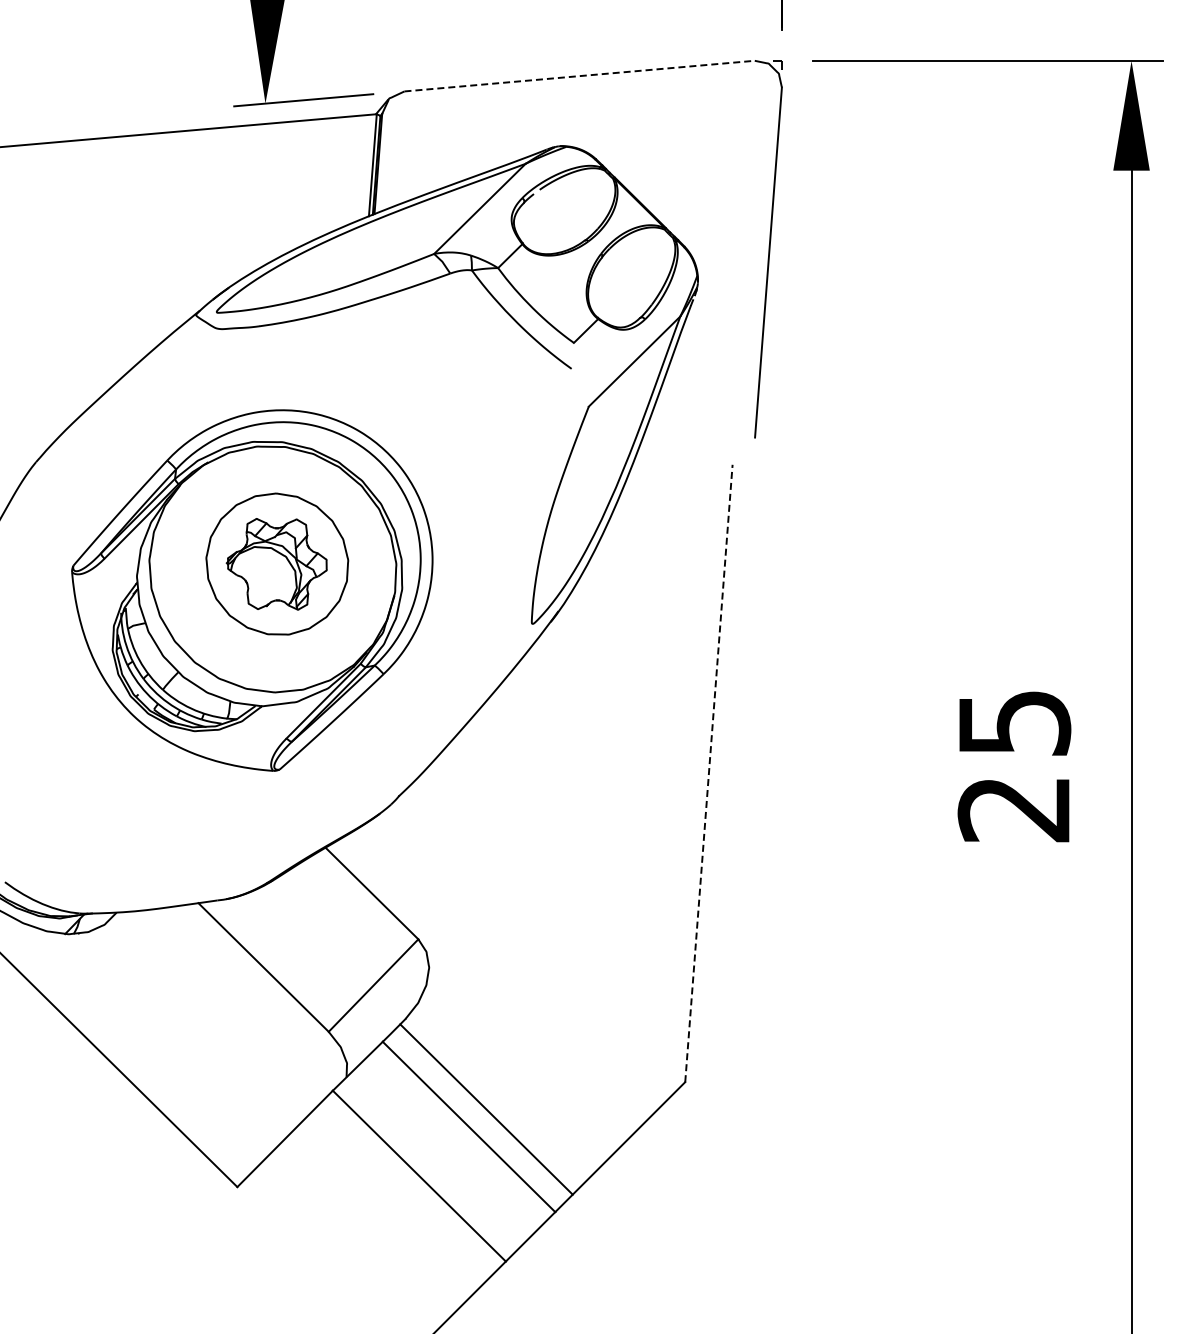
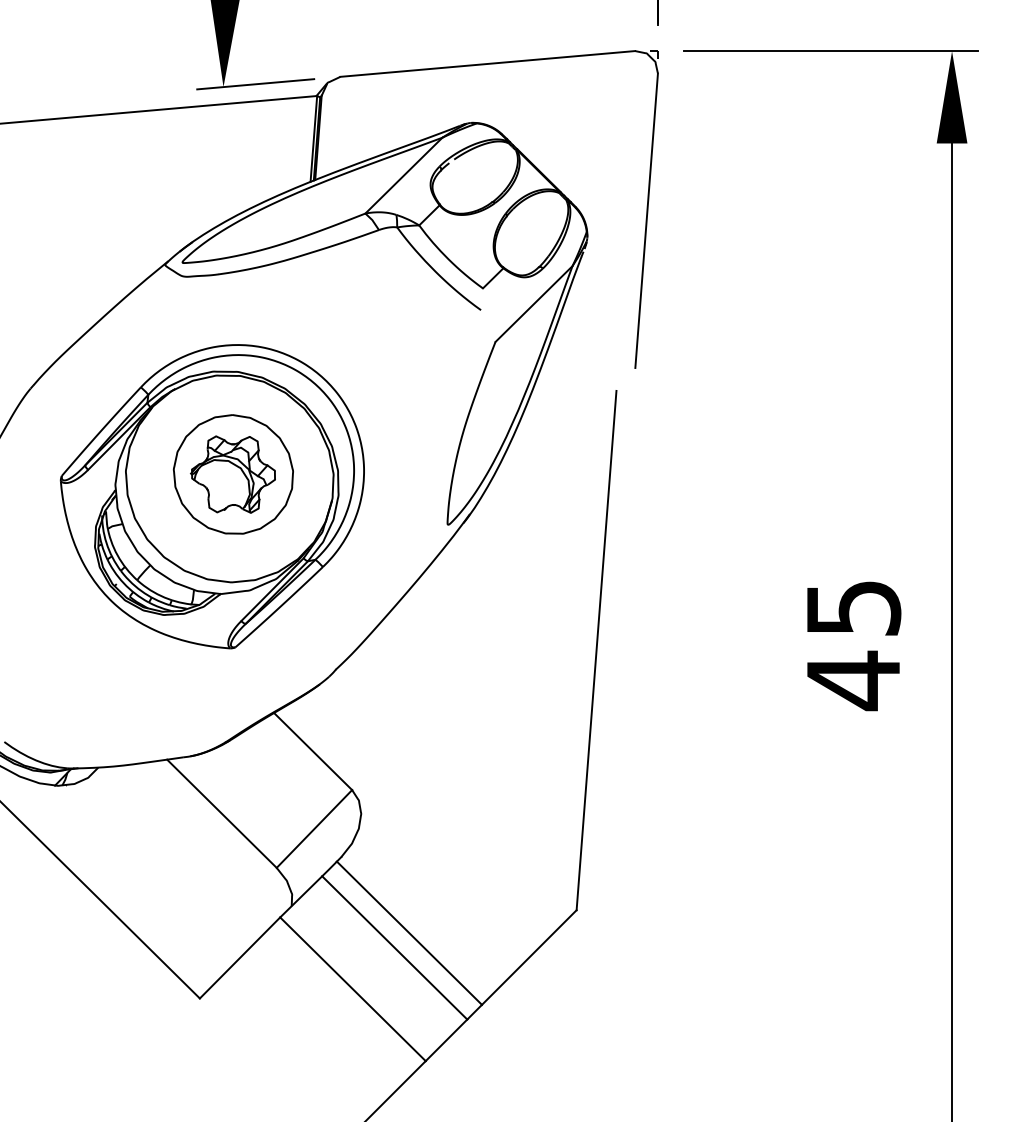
line: (579, 76) -> (487, 64), dashed -> solid
line: (708, 773) -> (596, 650), dashed -> solid
text: (1013, 809) -> (852, 680), 25 -> 45

